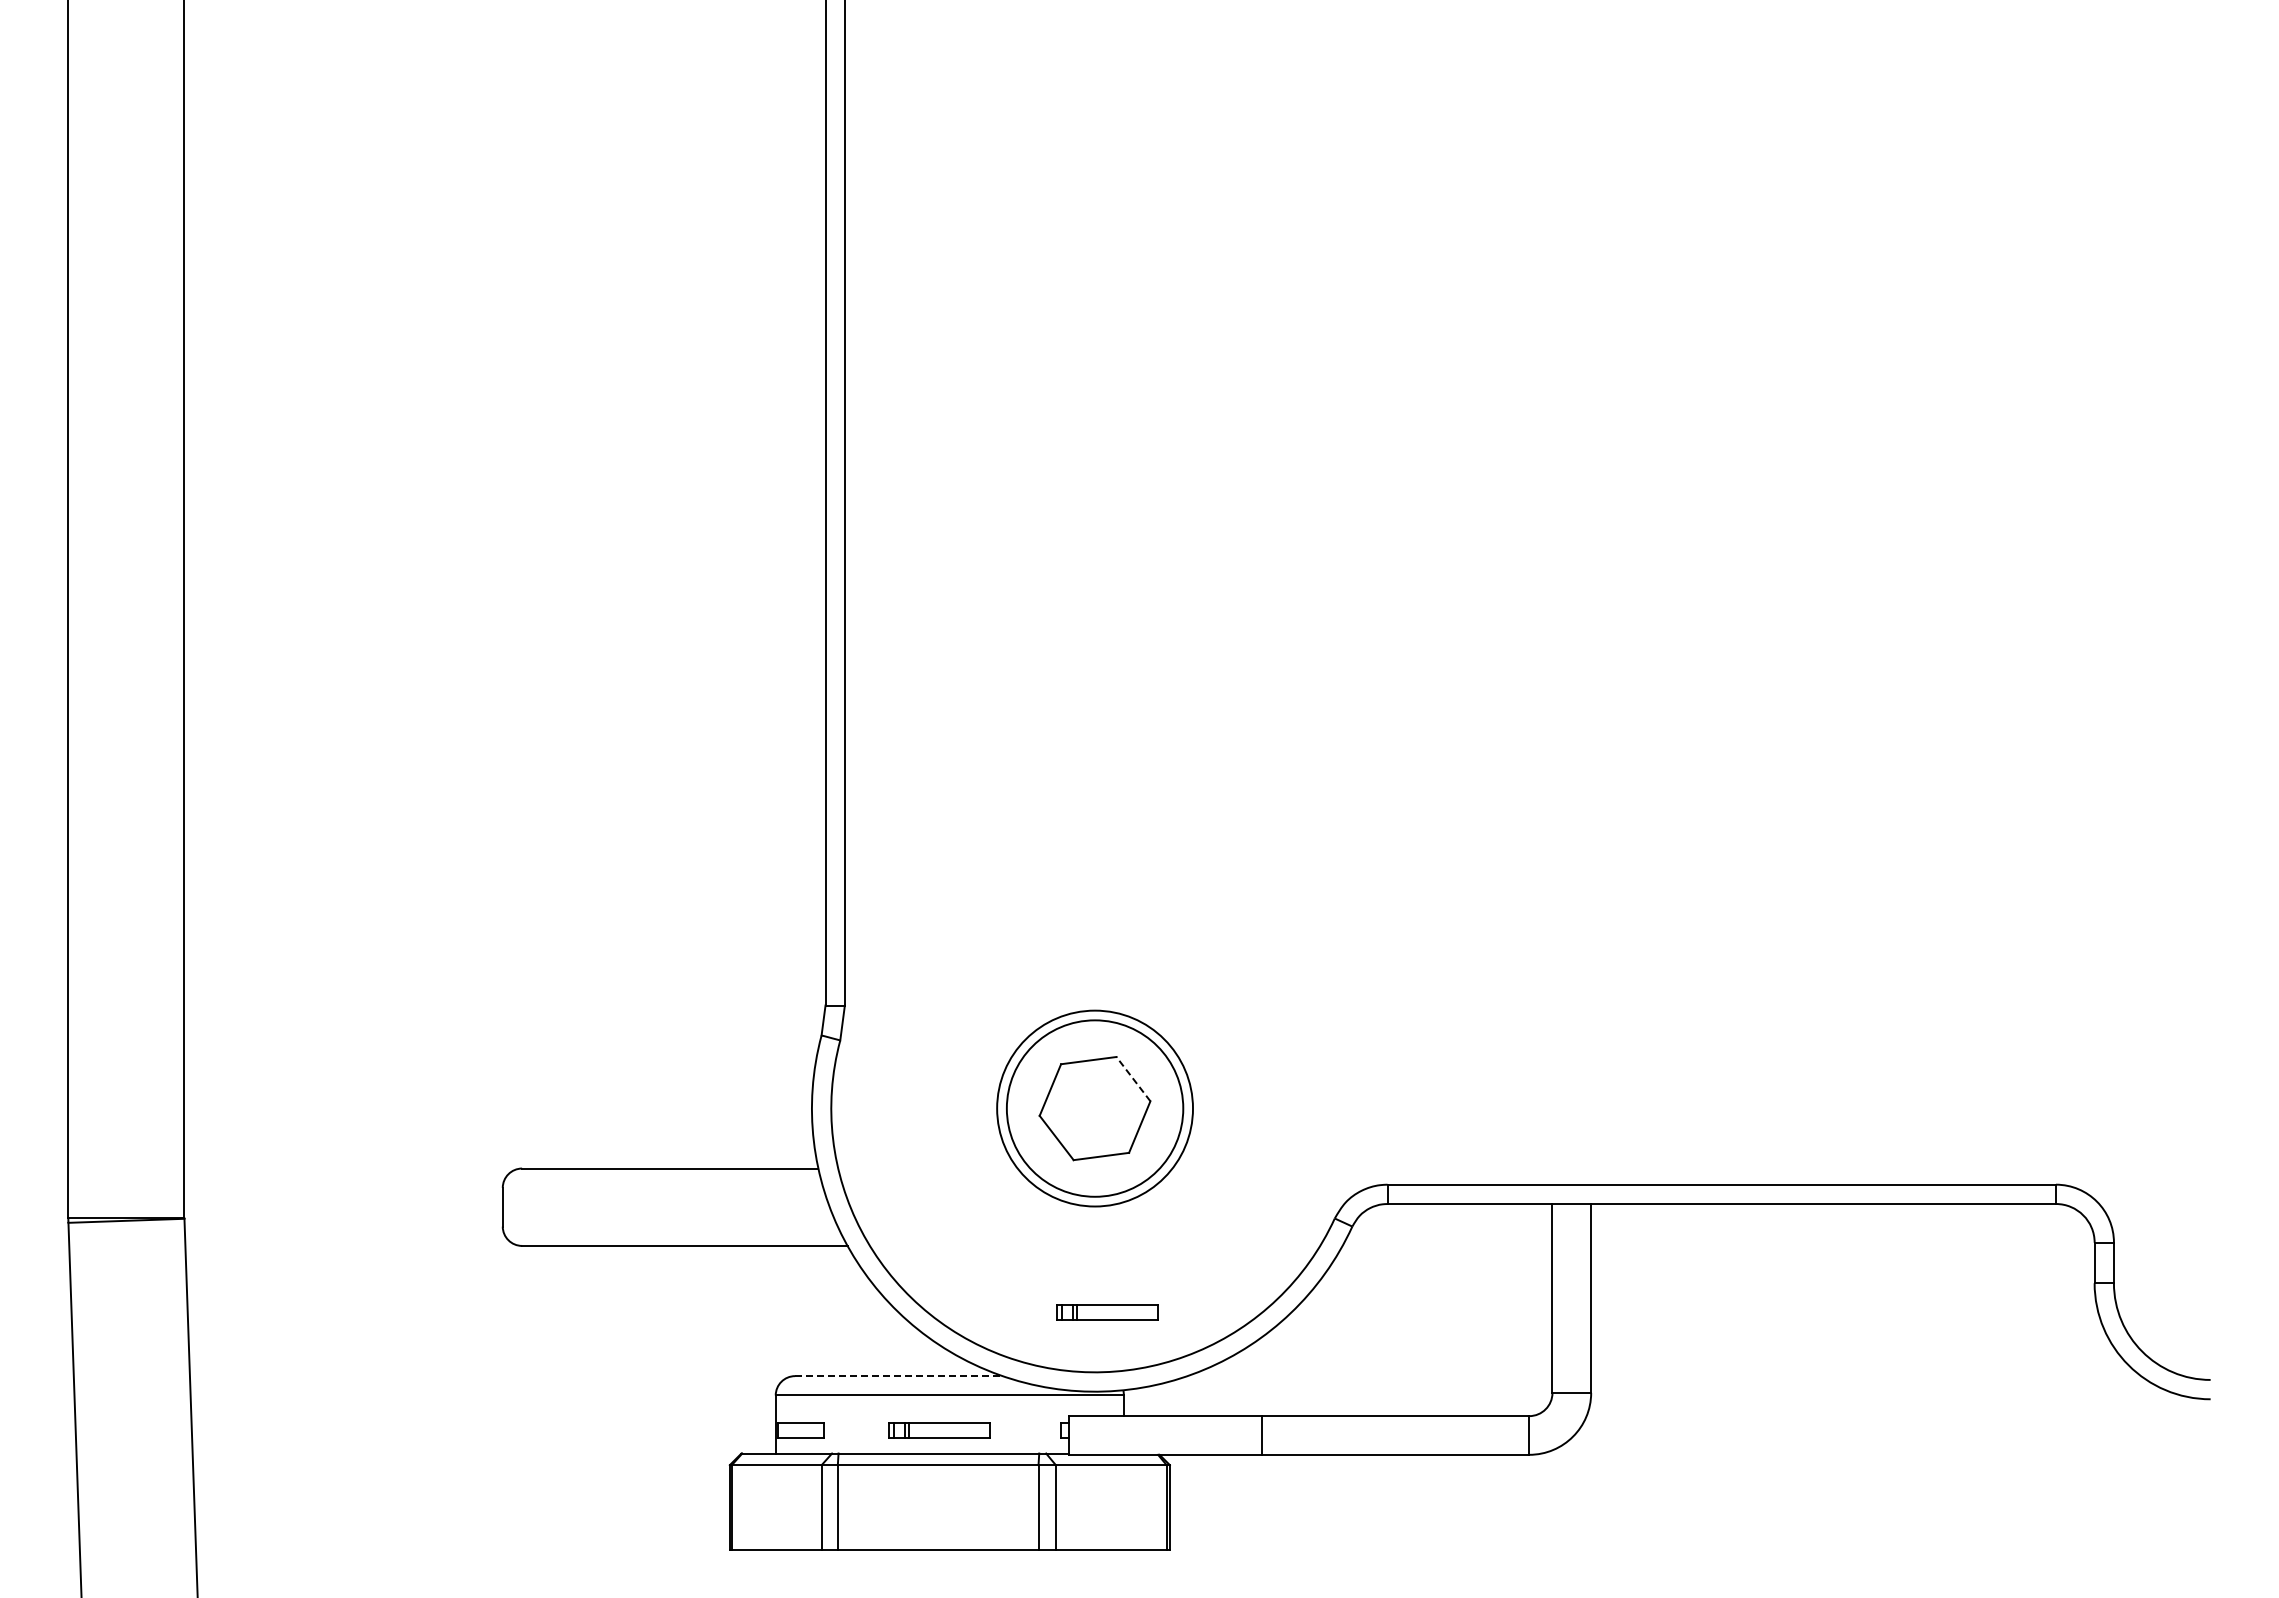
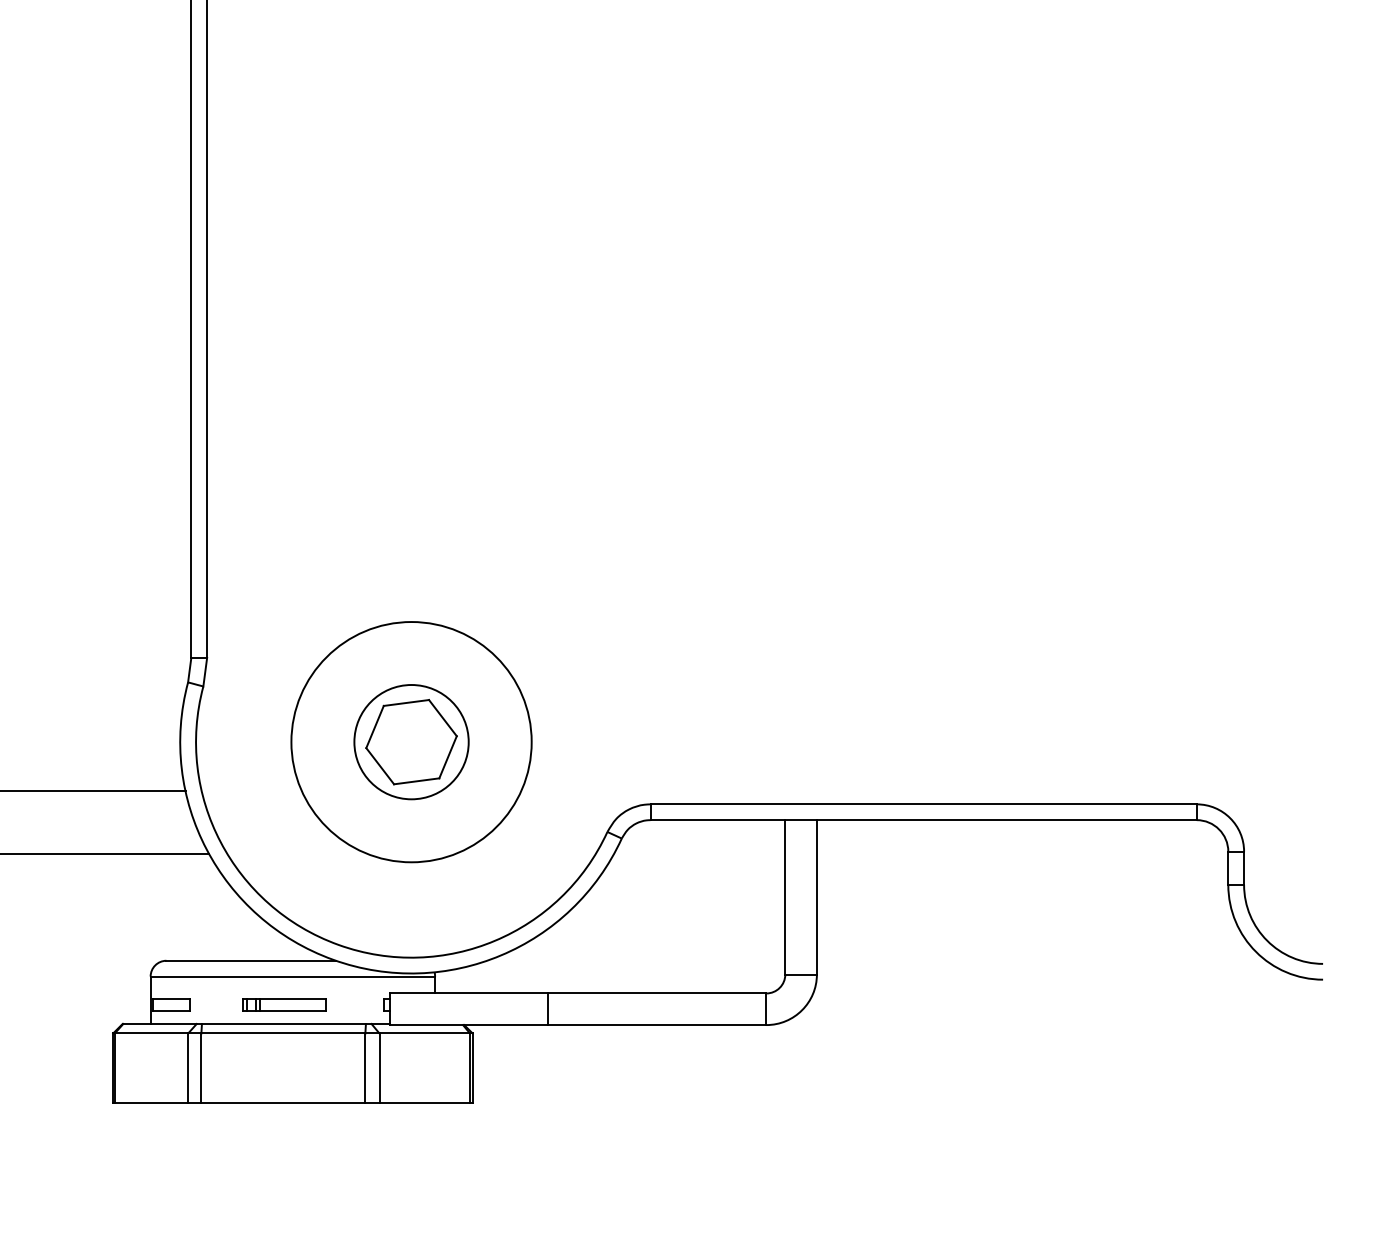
line: (1133, 1079) -> (442, 718), dashed -> solid
circle: (1095, 1108) -> (411, 742), size x0.71
circle: (1095, 1108) -> (411, 742), size x1.67
part: (1107, 1312) -> (421, 908), removed
line: (898, 1376) -> (250, 961), dashed -> solid

